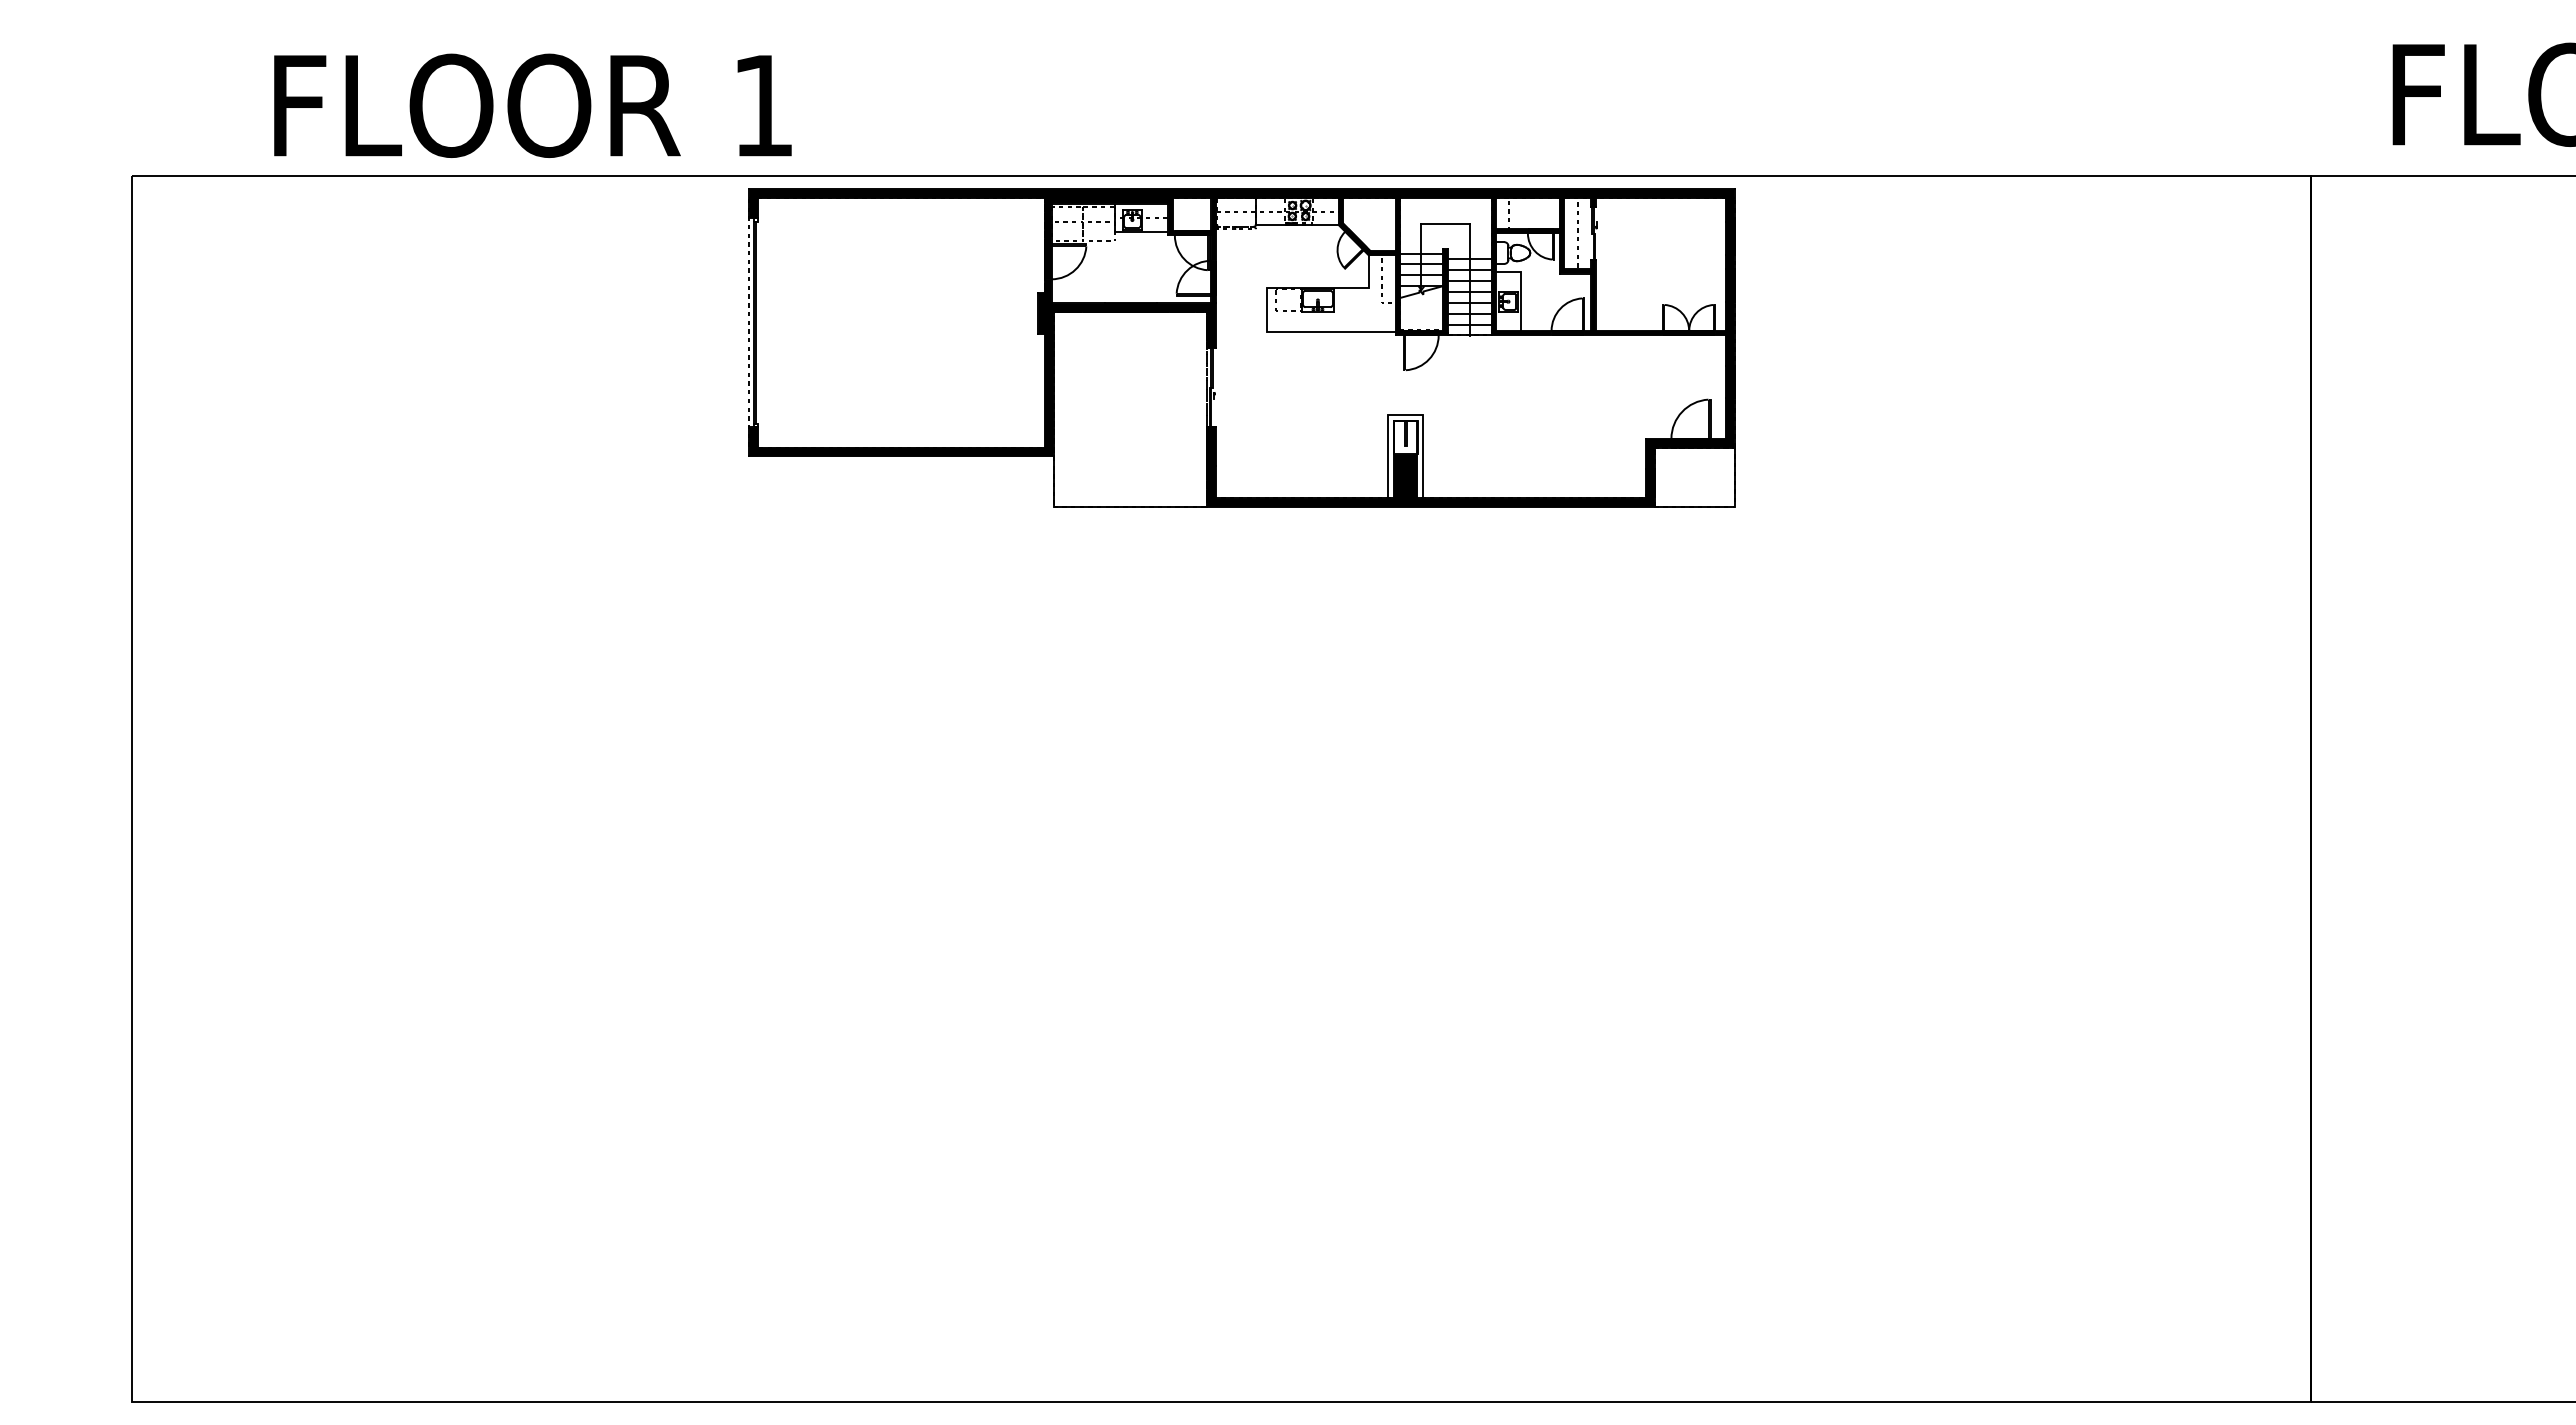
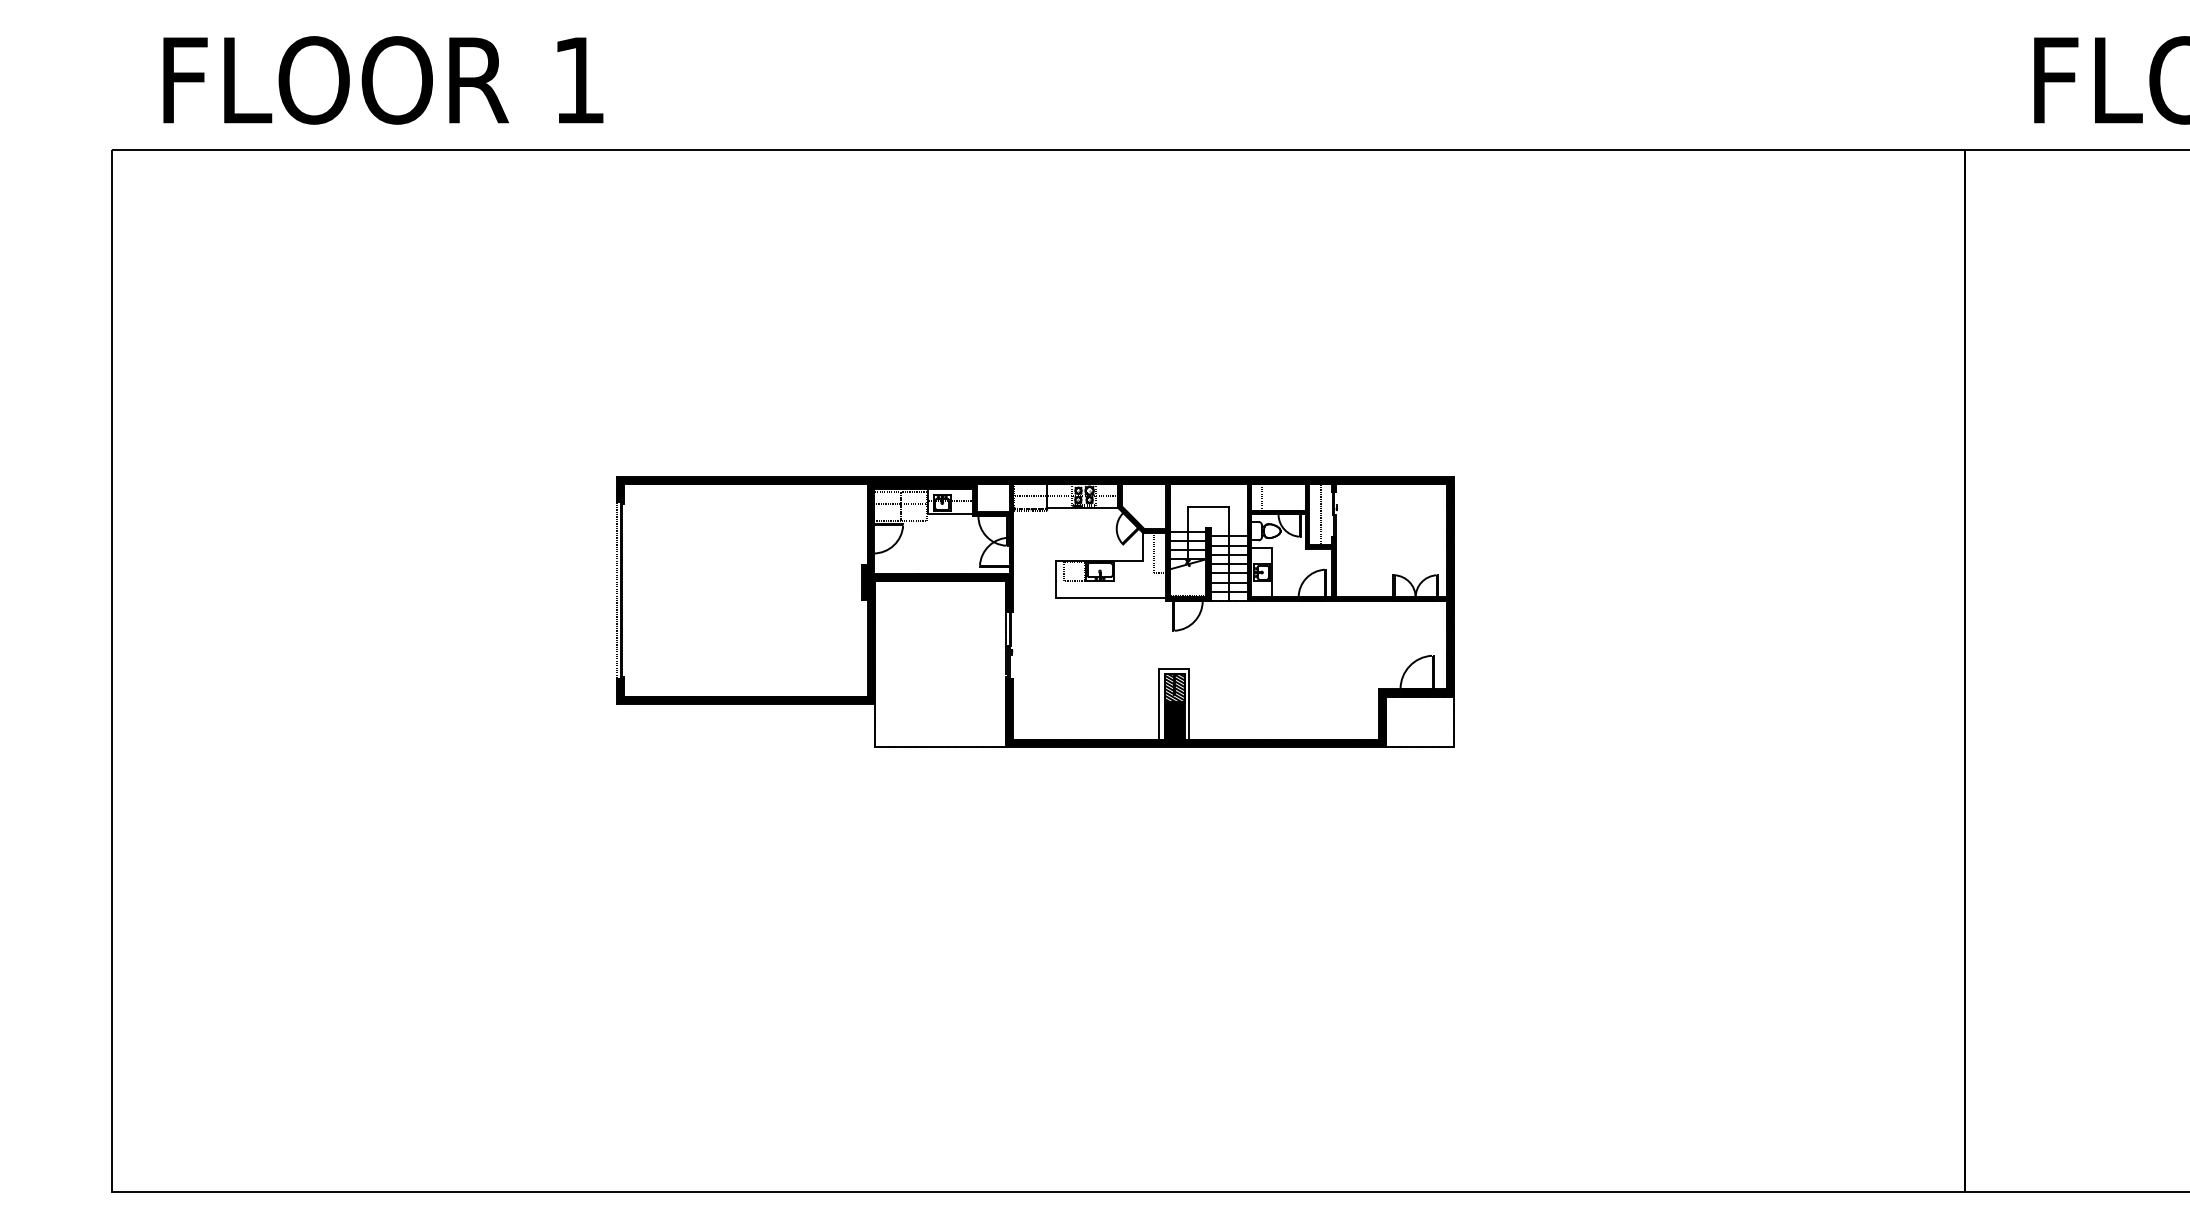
text: (532, 105) -> (383, 80), moved
part: (1241, 347) -> (1035, 611), moved

